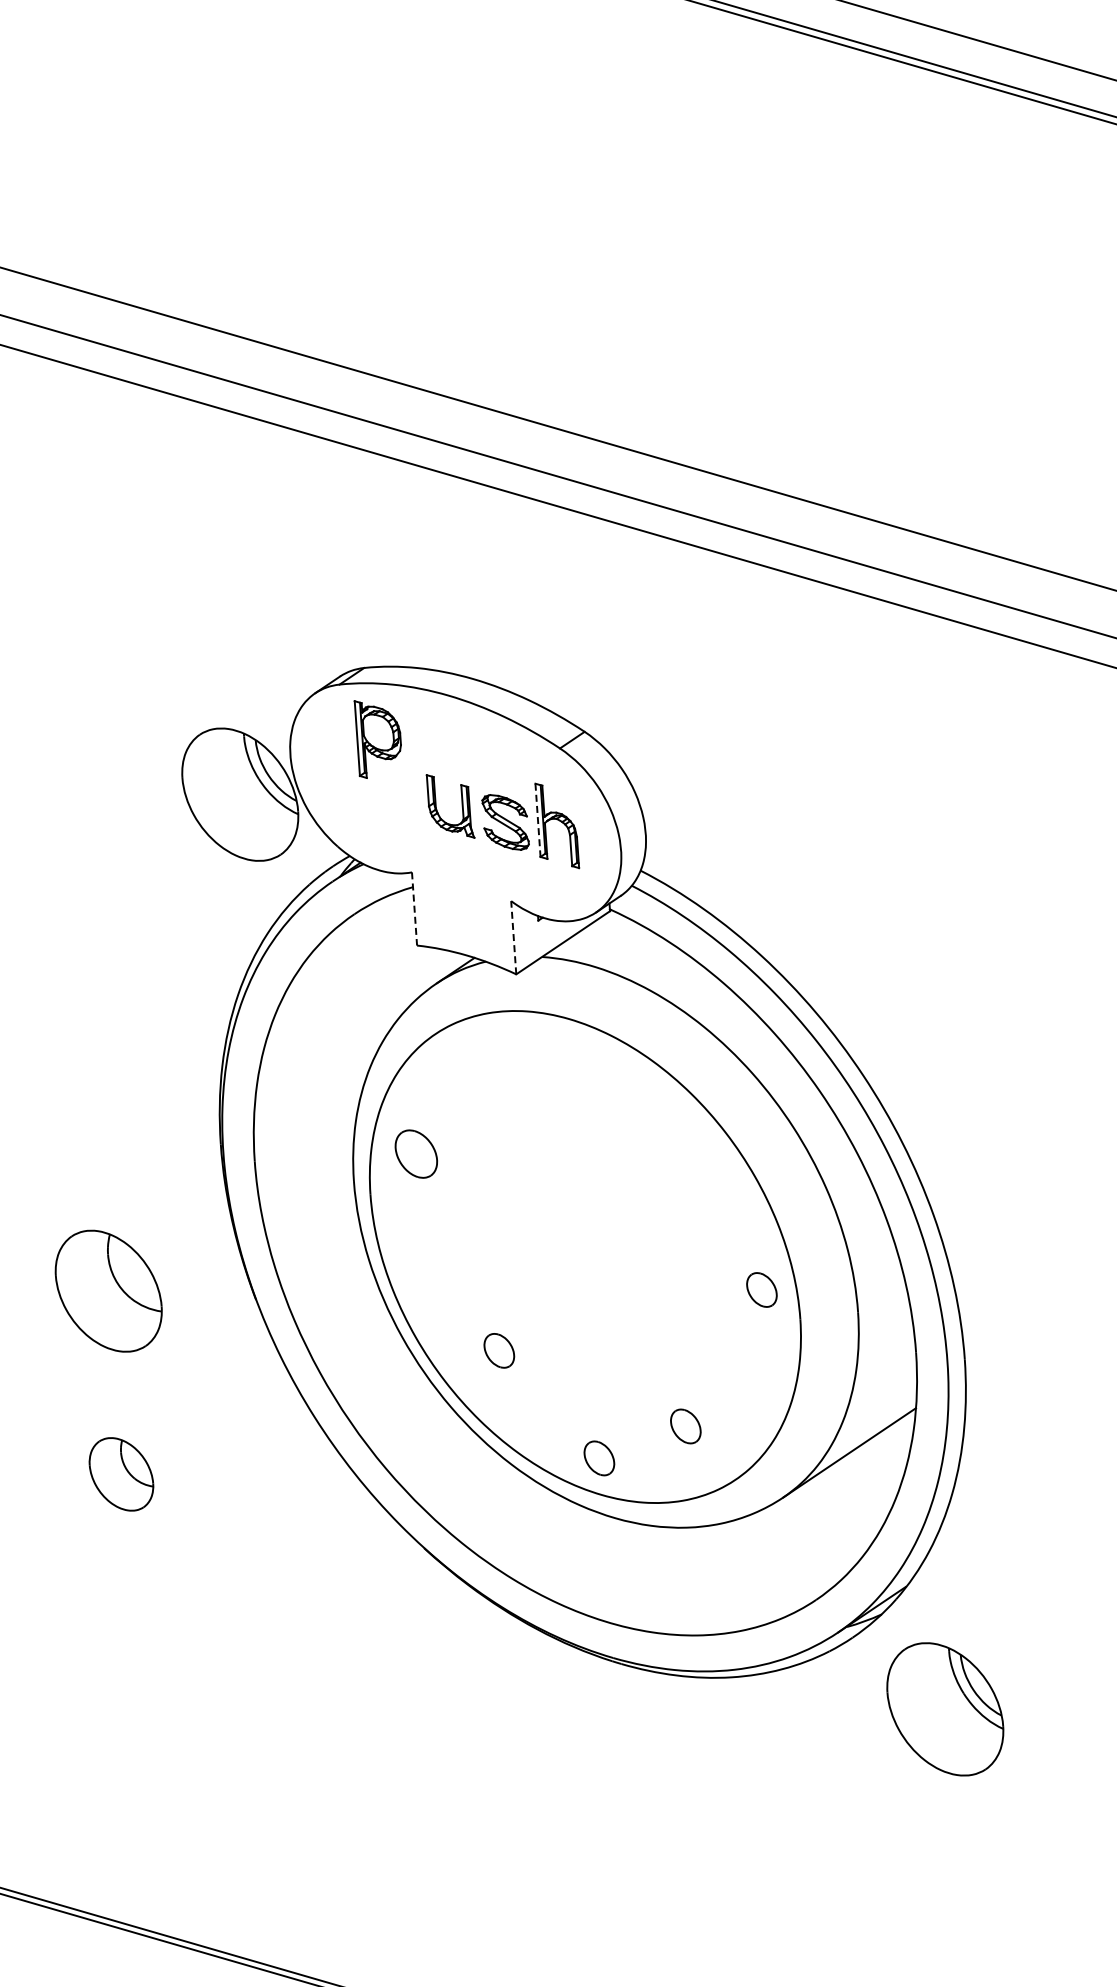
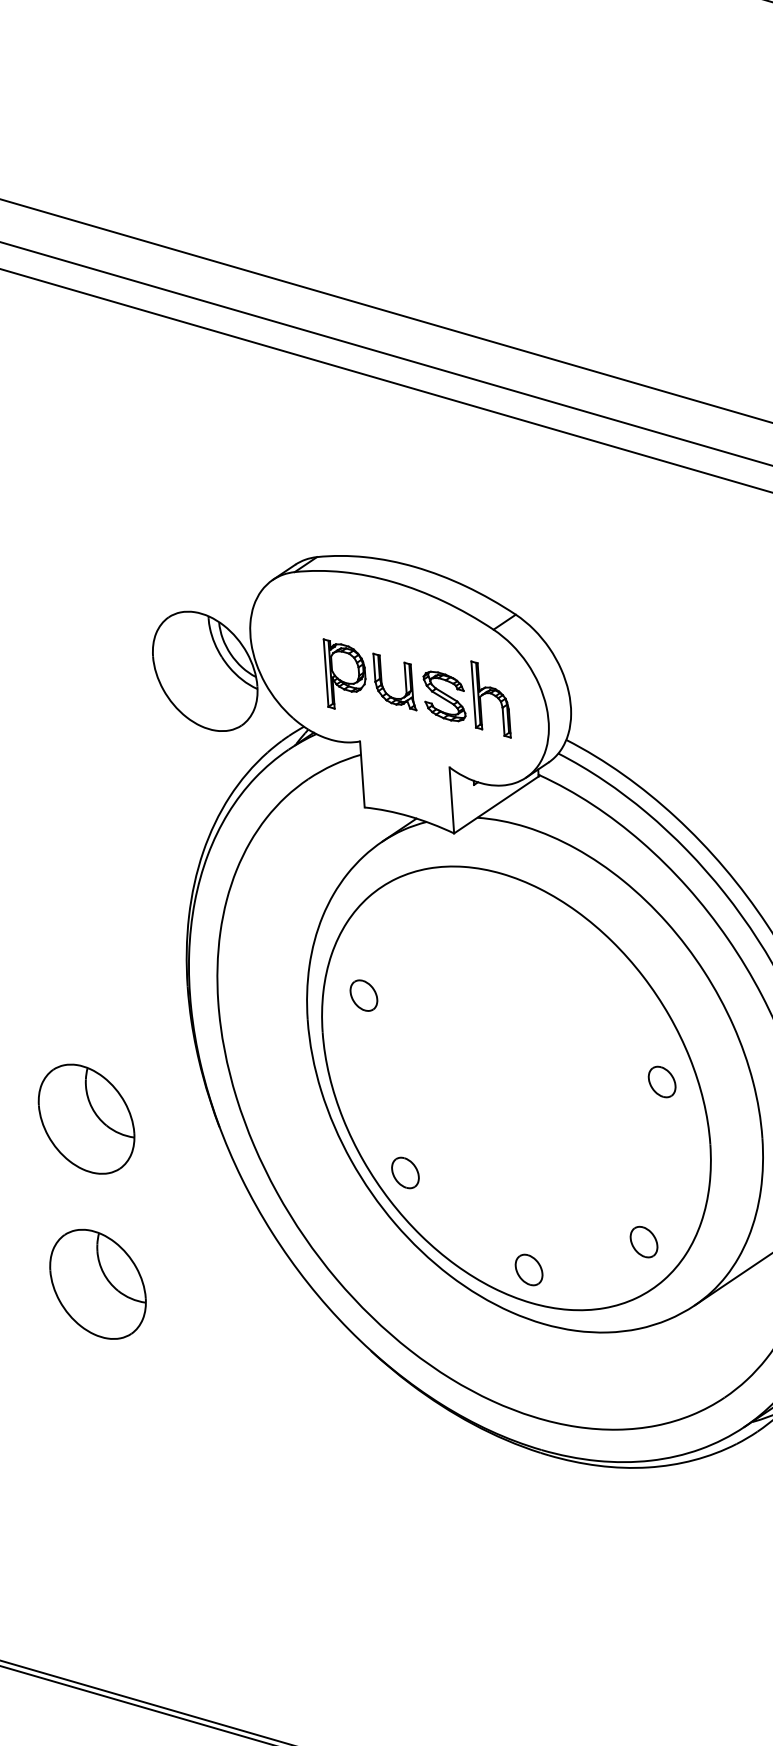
part: (377, 739) -> (344, 673), moved
line: (538, 820) -> (474, 694), dashed -> solid
line: (414, 908) -> (362, 774), dashed -> solid
line: (513, 937) -> (451, 800), dashed -> solid
part: (415, 1154) -> (363, 995), size x0.71
part: (761, 1289) -> (661, 1081), moved
part: (499, 1350) -> (405, 1172), moved
part: (685, 1426) -> (643, 1242), moved
part: (121, 1474) -> (98, 1284), size x1.67

